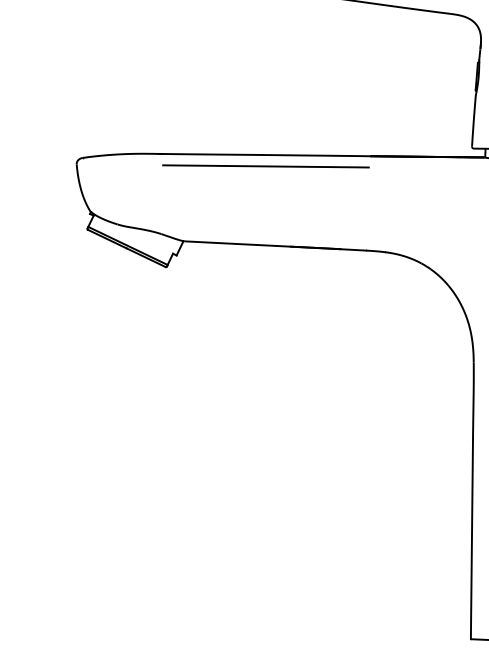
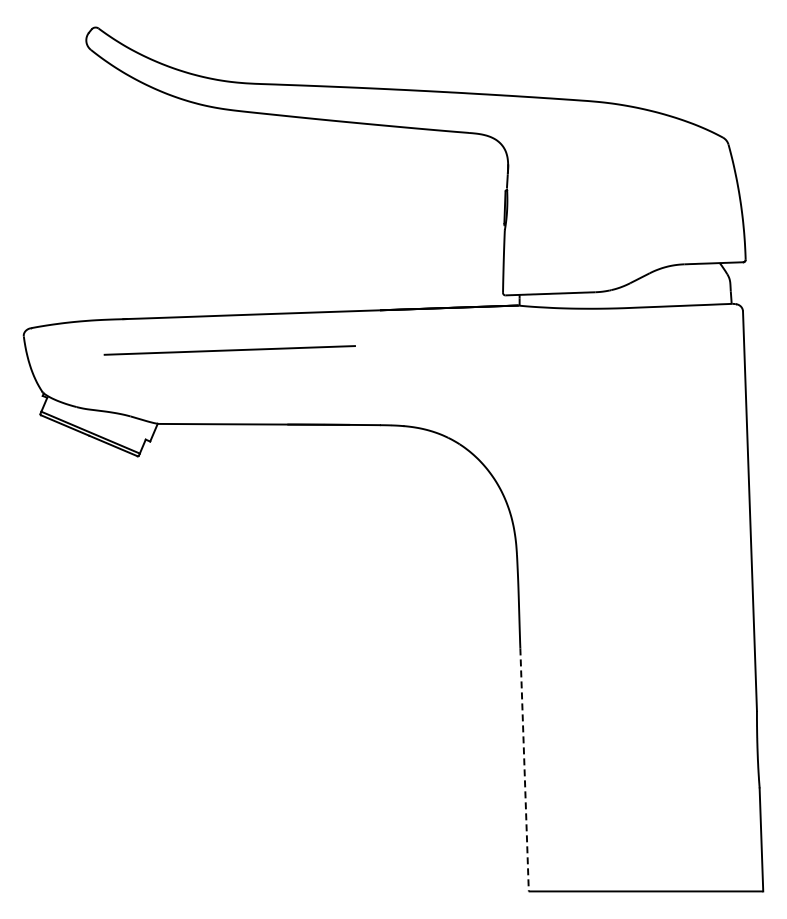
line: (265, 166) -> (229, 350), moved
line: (471, 538) -> (524, 769), solid -> dashed

